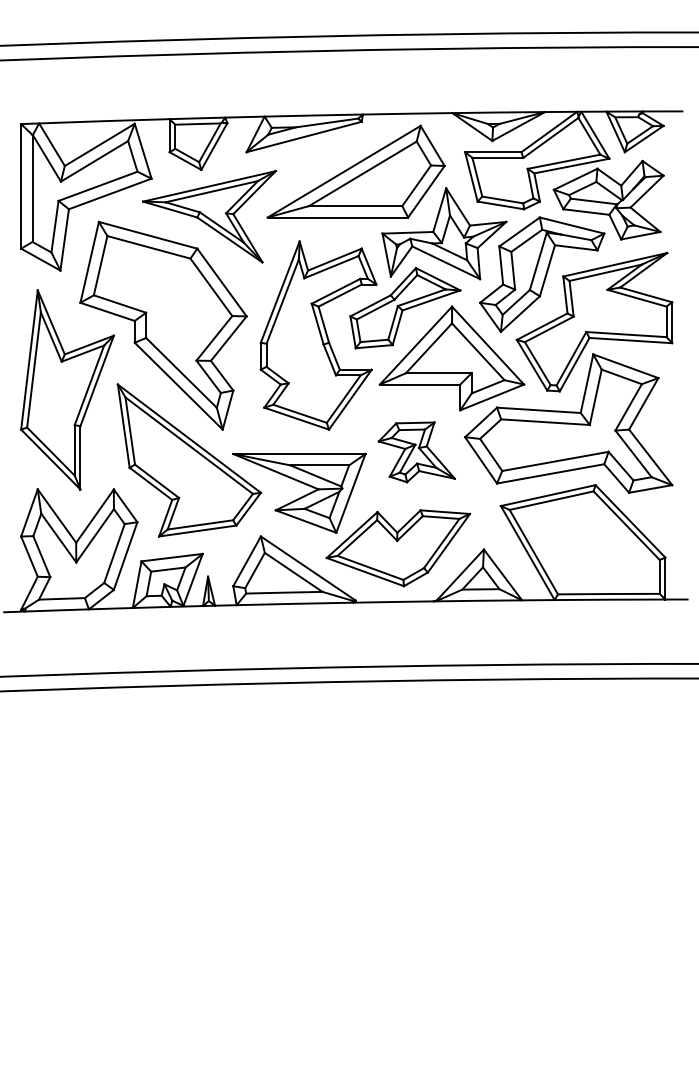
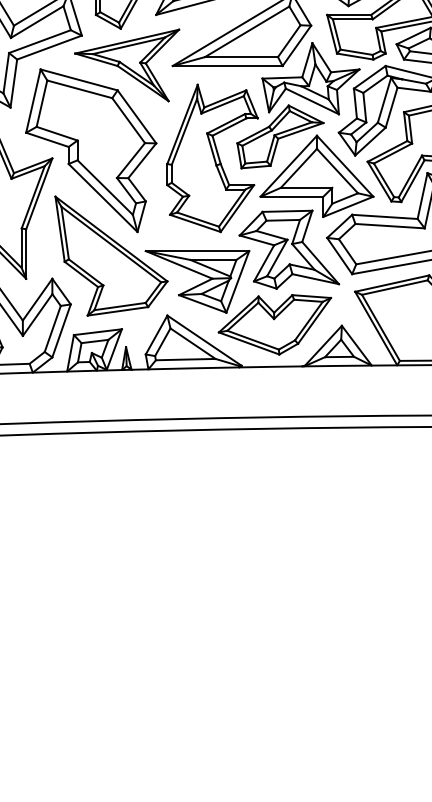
part: (416, 452) -> (289, 249), size x1.67

